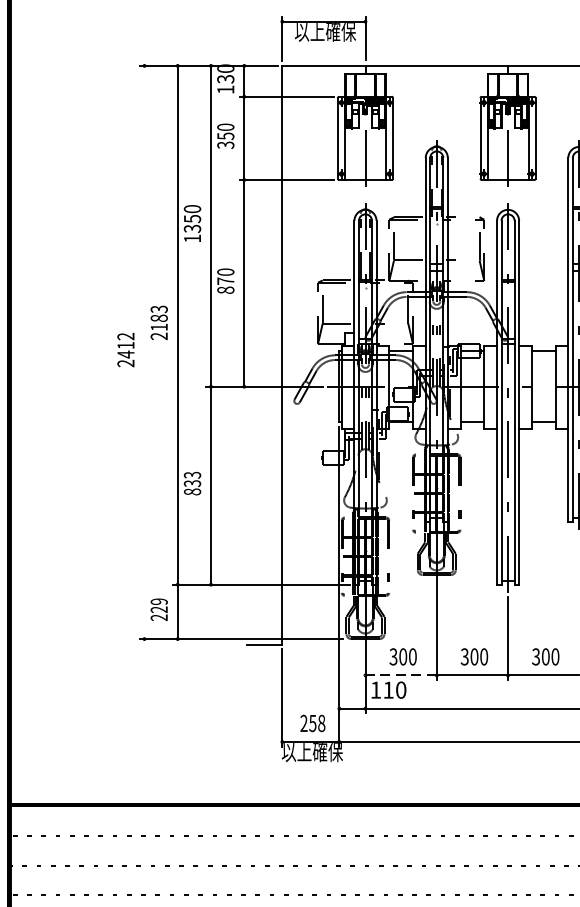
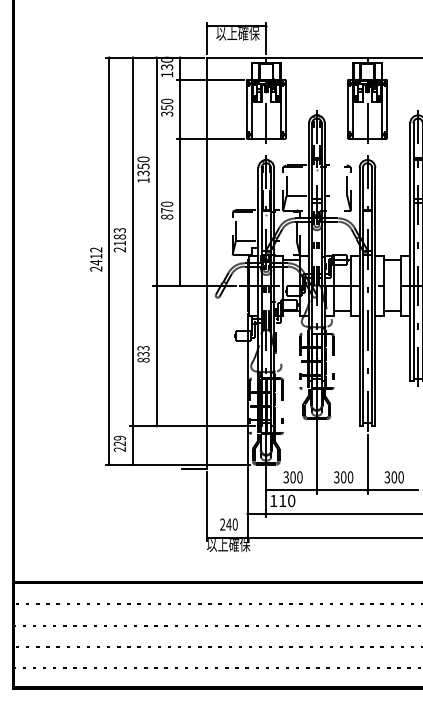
line: (144, 351) -> (109, 260), added
line: (400, 675) -> (291, 490), dashed -> solid
text: (316, 723) -> (231, 524), 258 -> 240

